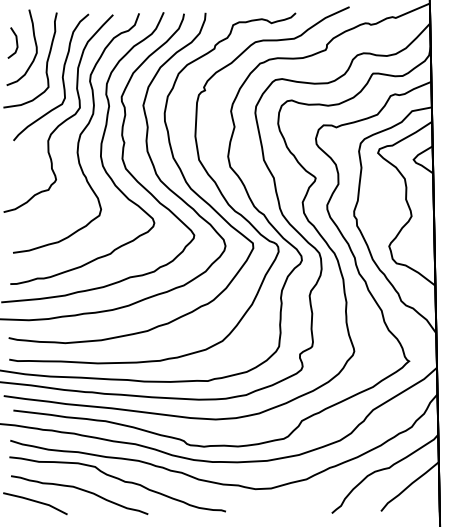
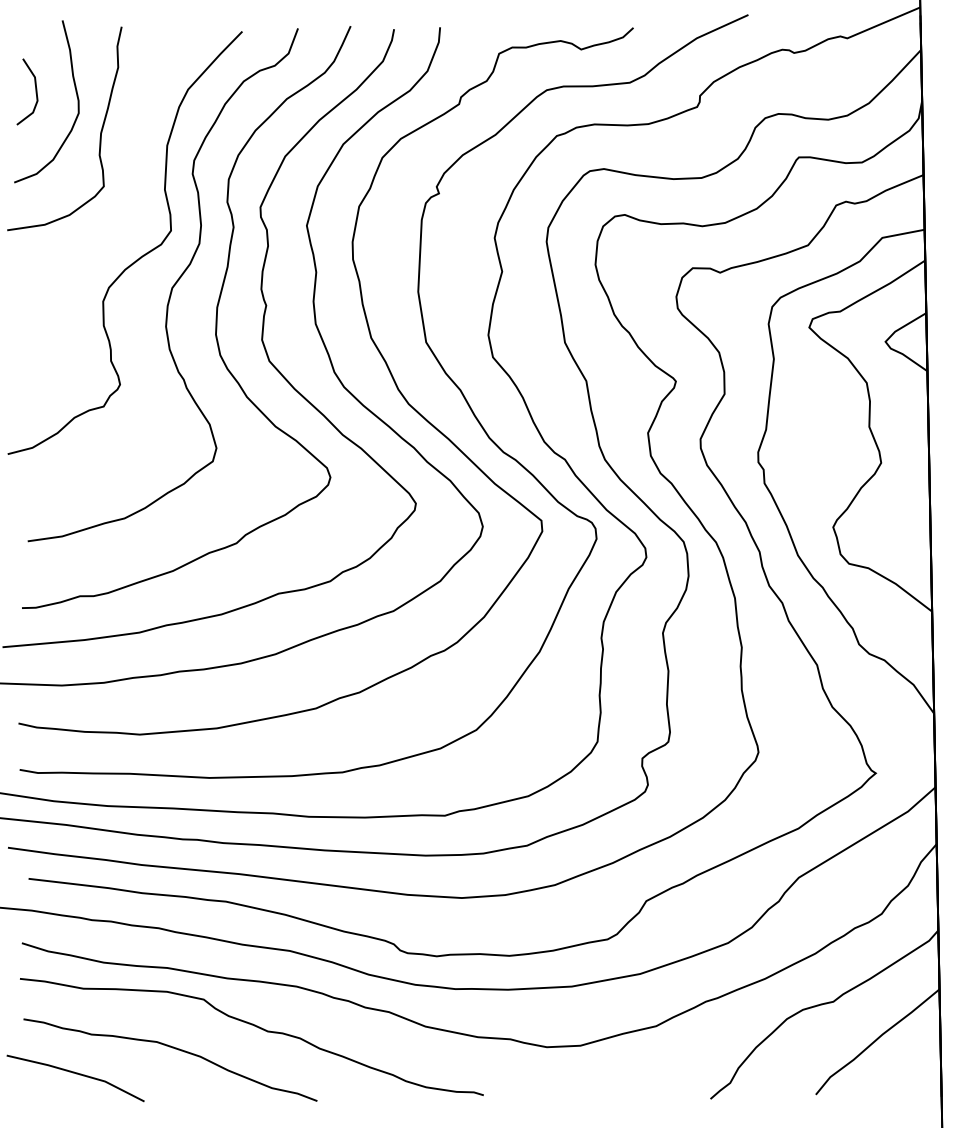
curve: (61, 77) -> (131, 165), removed

